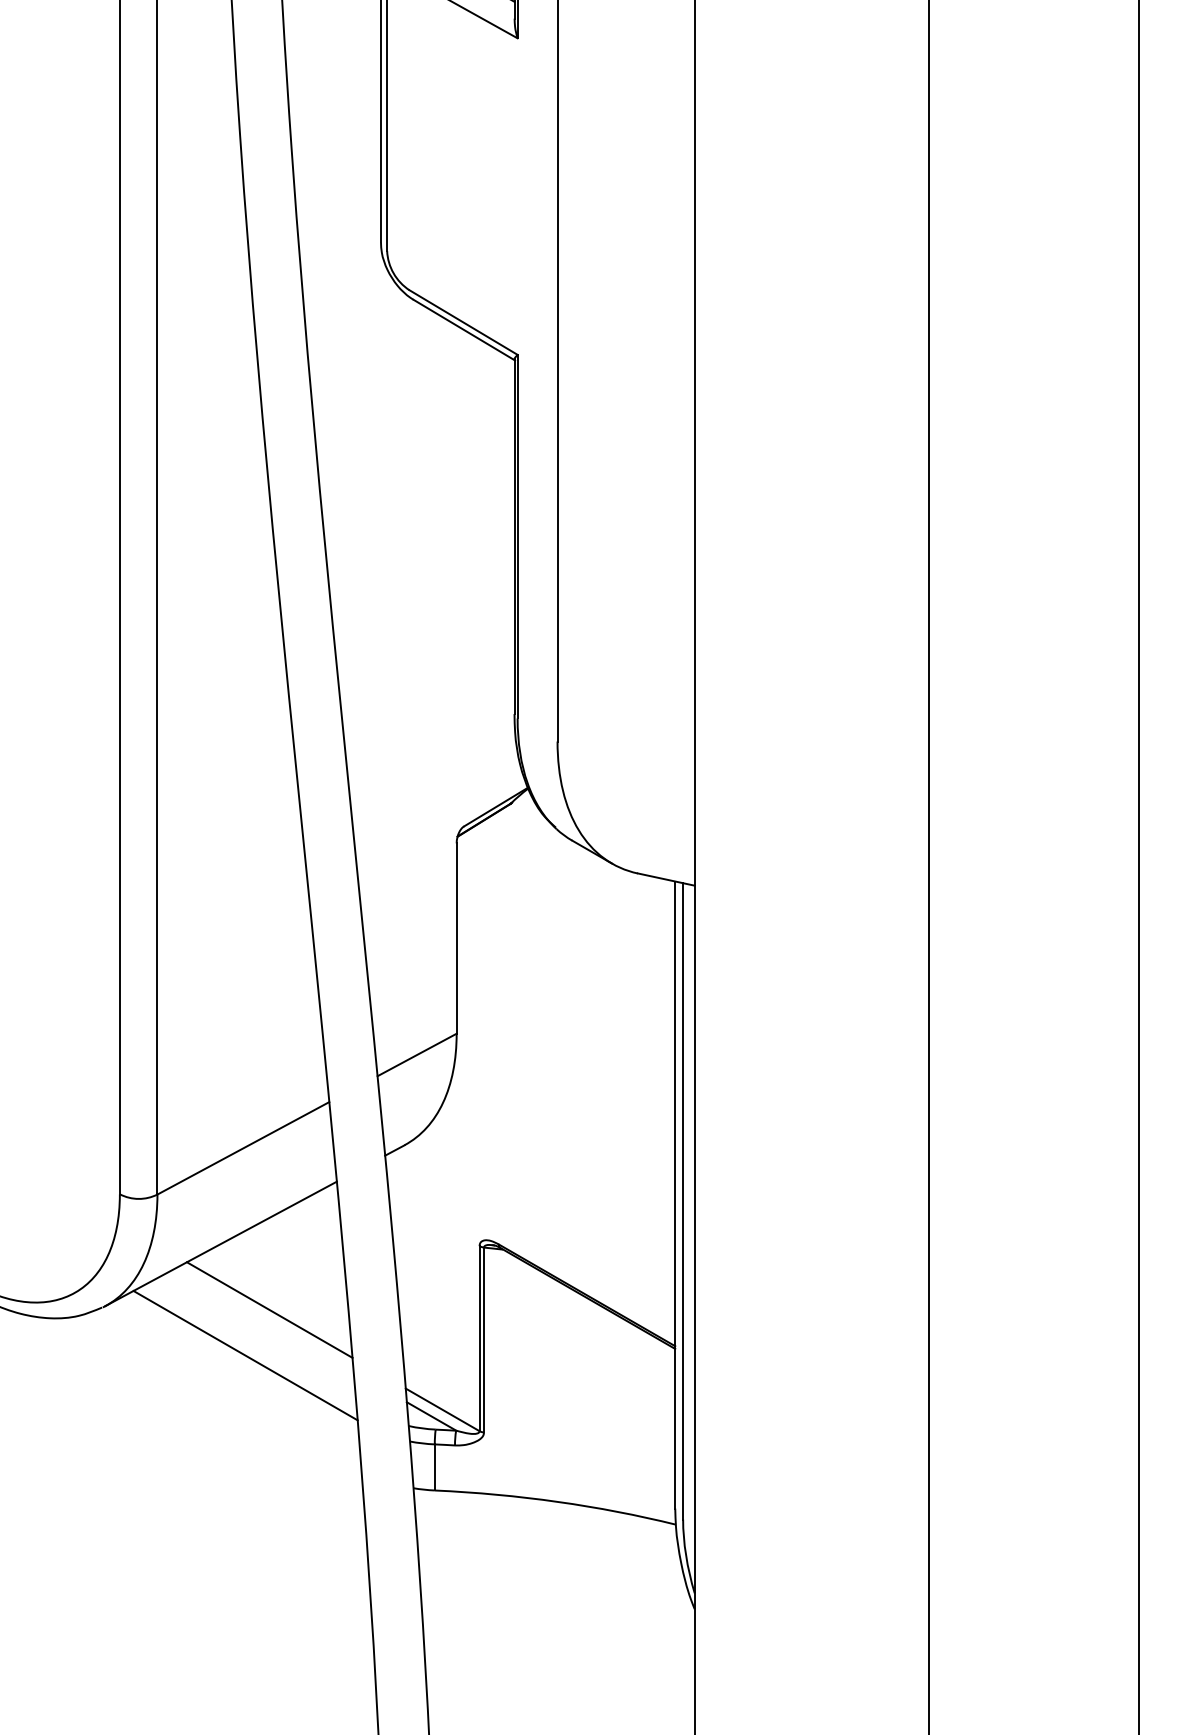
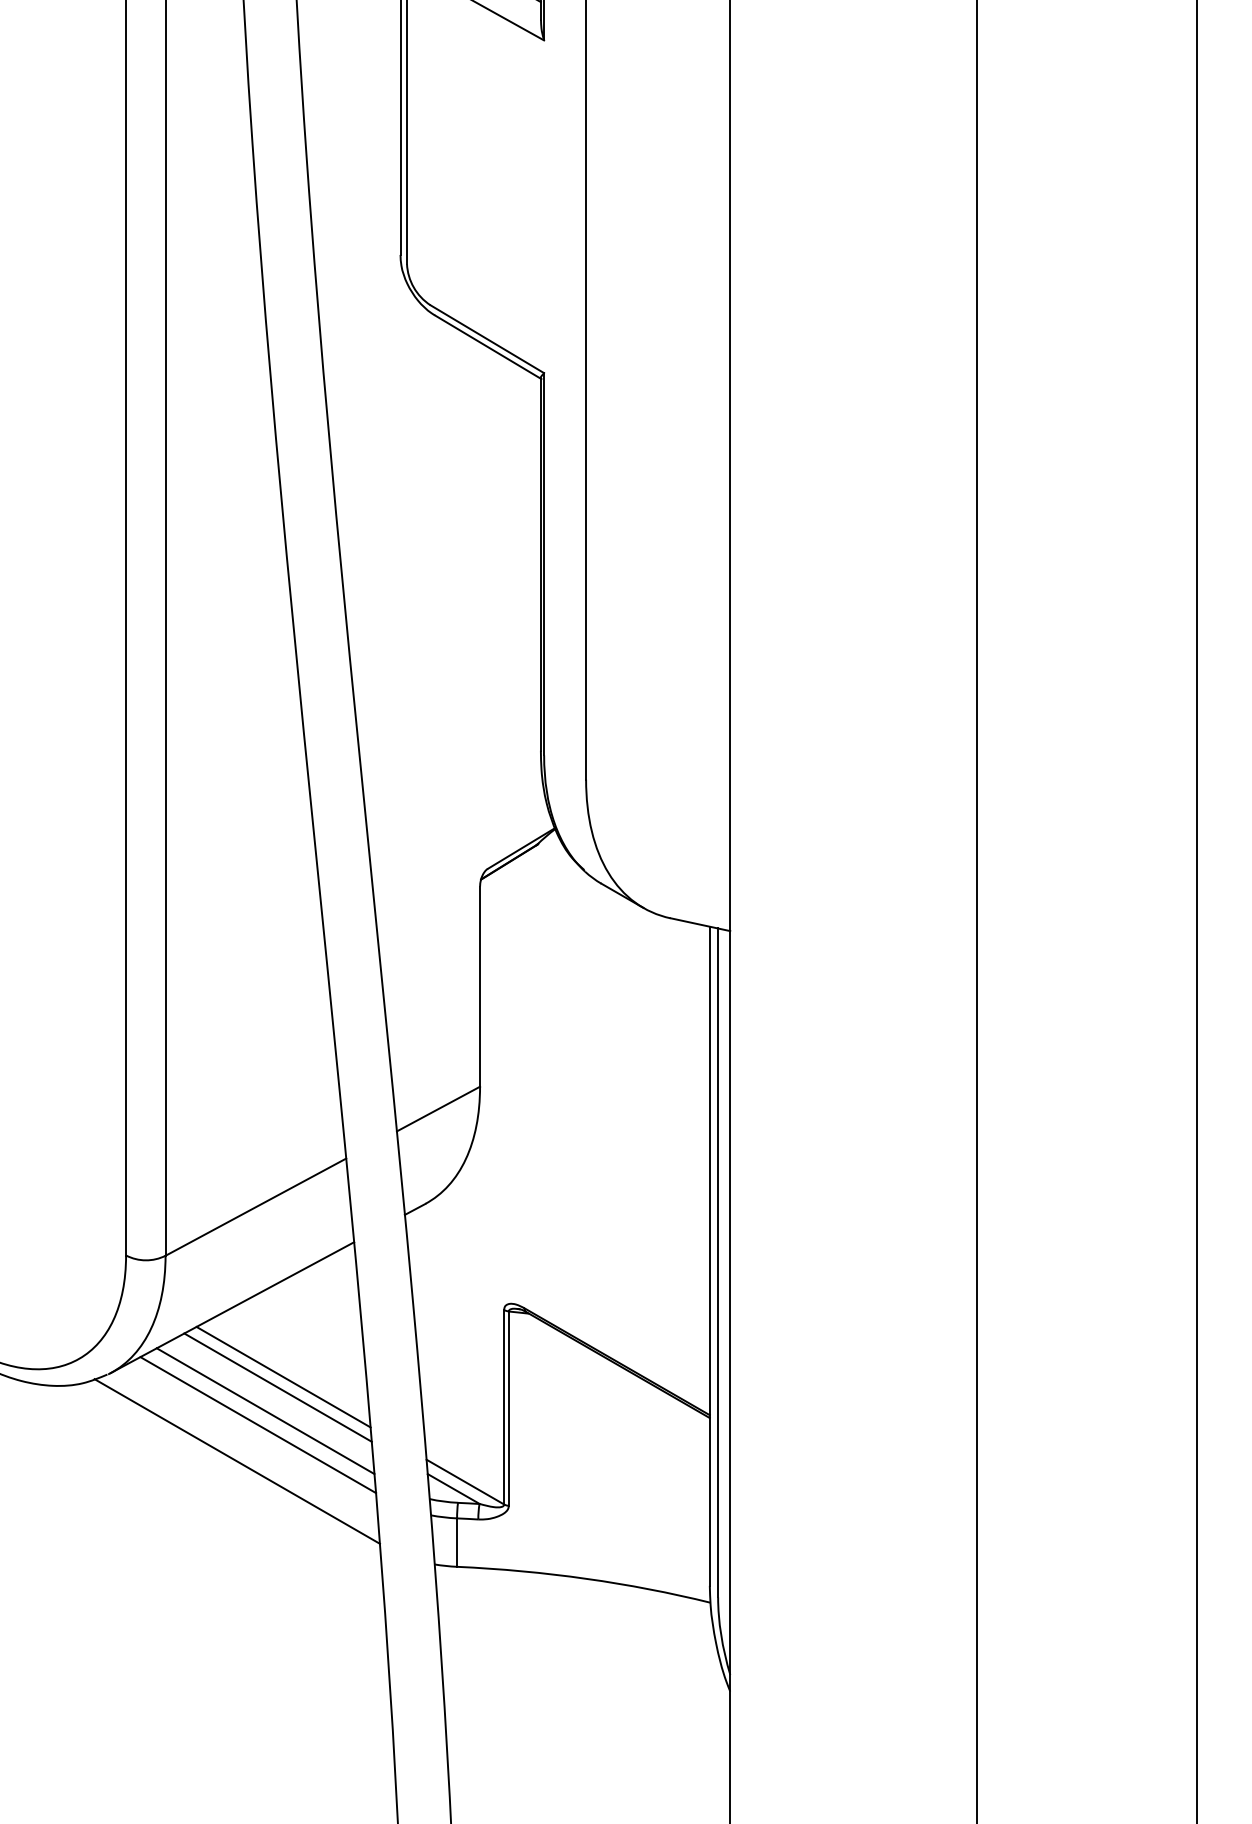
line: (264, 1319) -> (278, 1387), added
line: (252, 1342) -> (265, 1411), added
line: (225, 1389) -> (237, 1460), added

